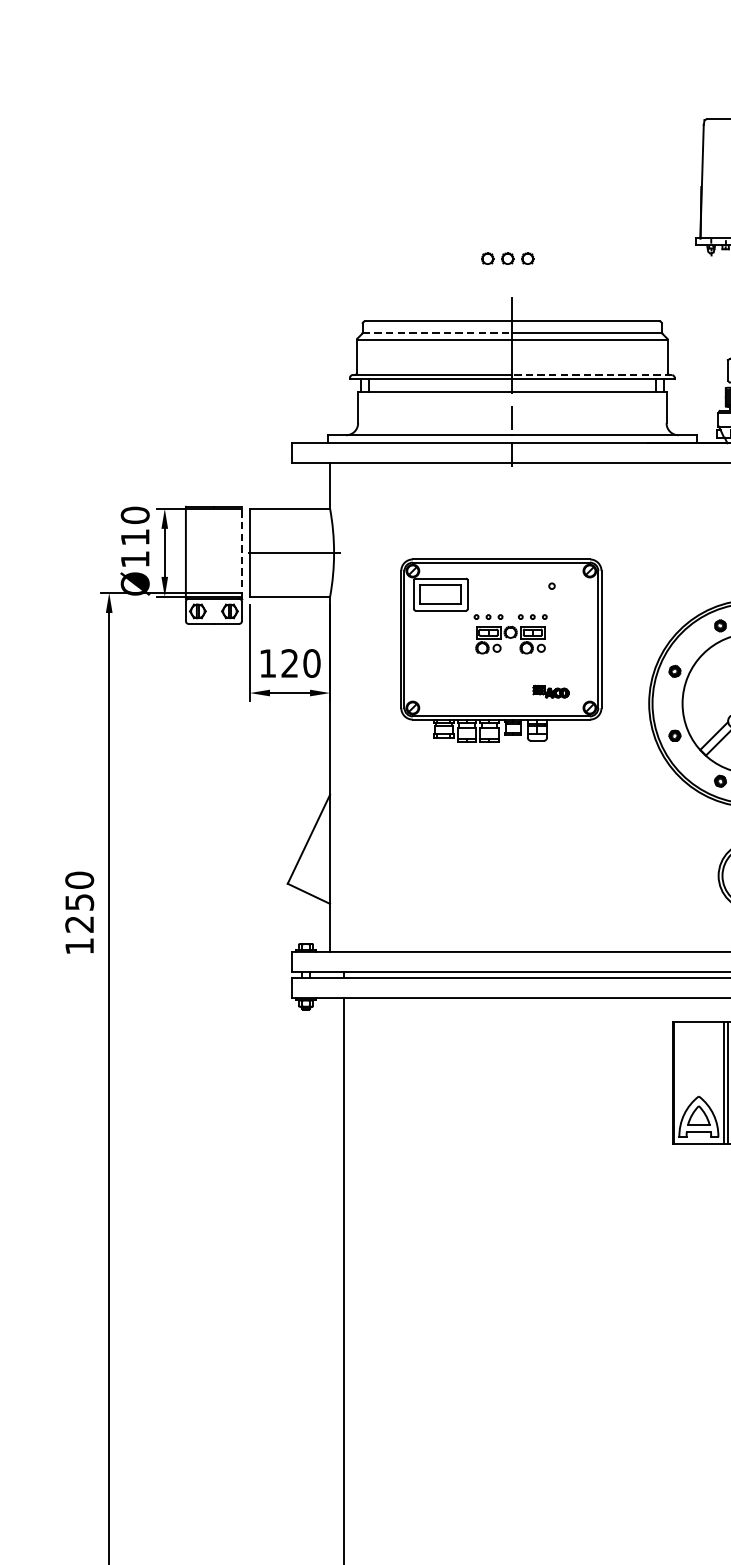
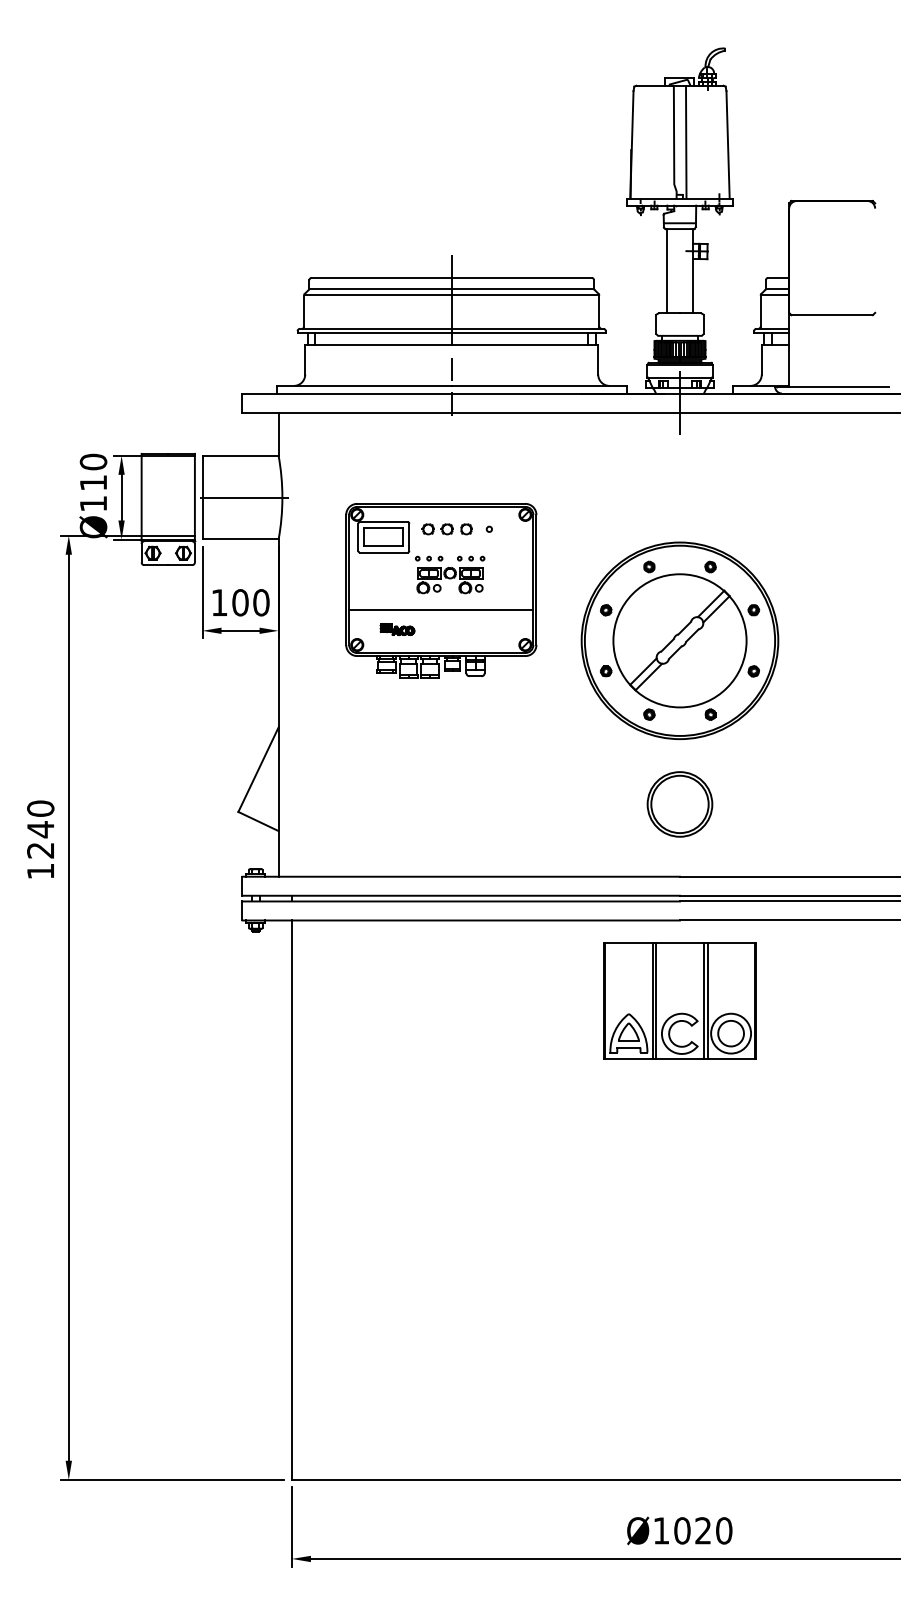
part: (506, 258) -> (446, 529), moved
line: (438, 333) -> (381, 289), dashed -> solid
line: (592, 374) -> (527, 328), dashed -> solid
line: (241, 552) -> (194, 497), dashed -> solid
text: (289, 663) -> (240, 602), 120 -> 100
line: (501, 670) -> (441, 609), added
part: (551, 691) -> (397, 629), moved
text: (79, 902) -> (40, 829), 1250 -> 1240

